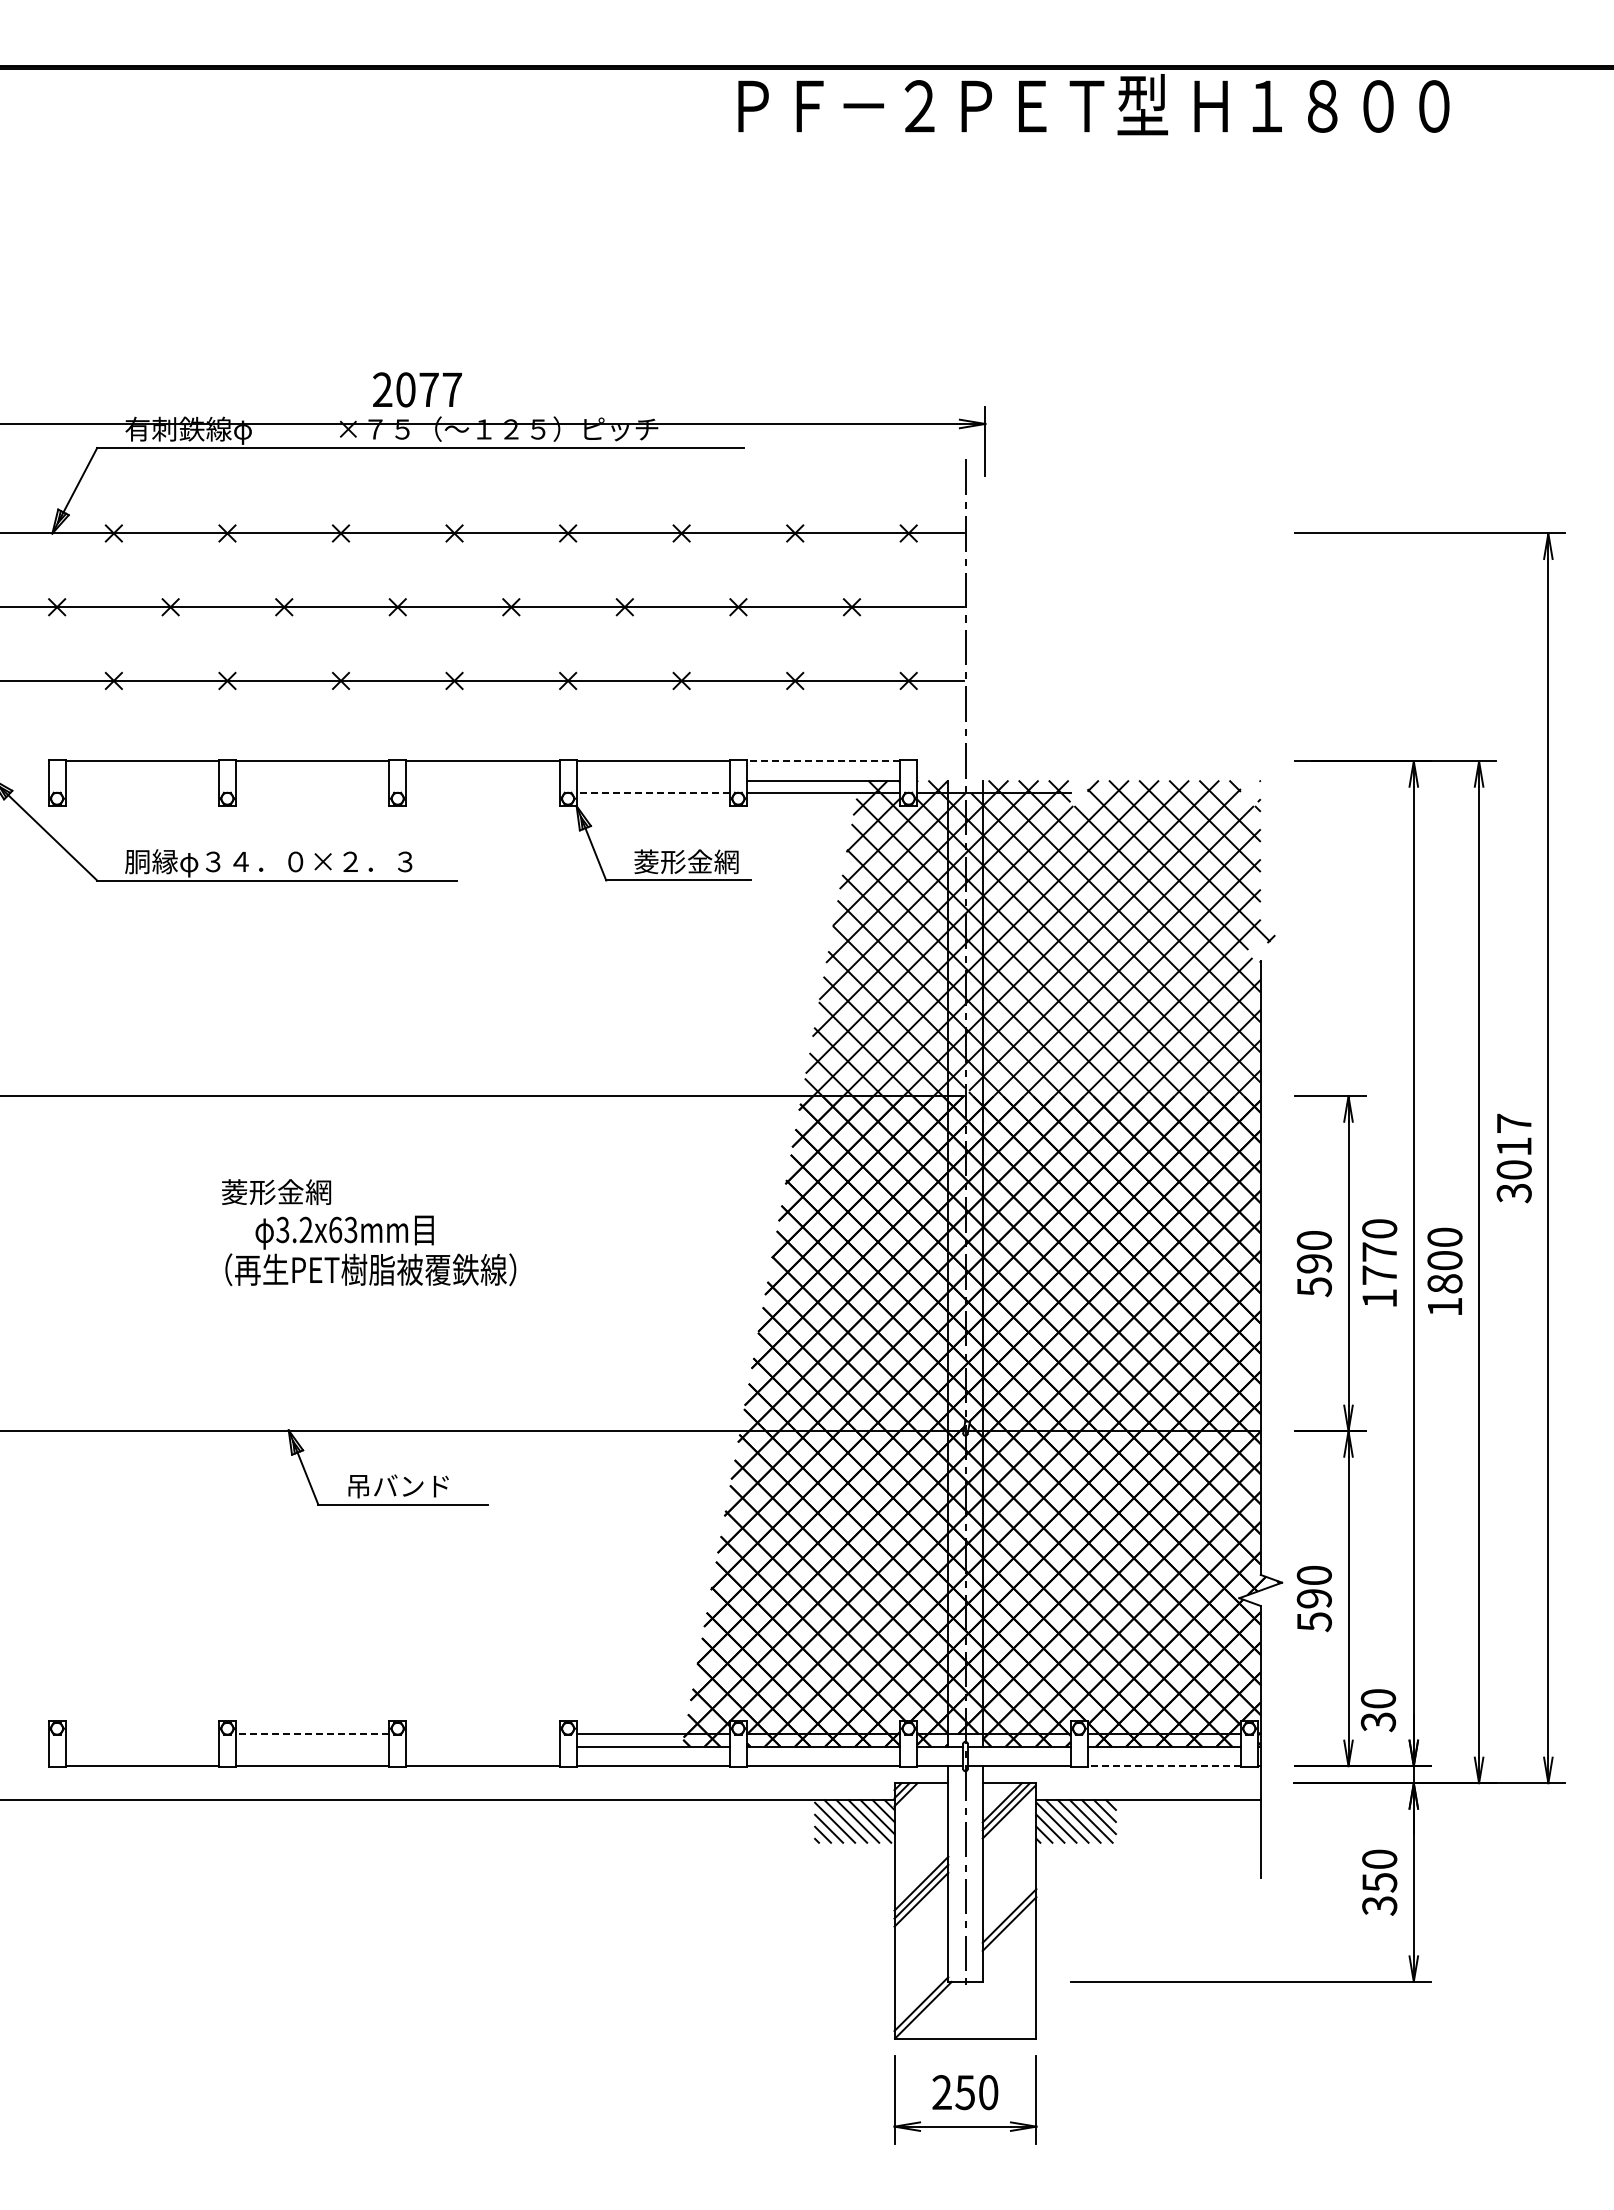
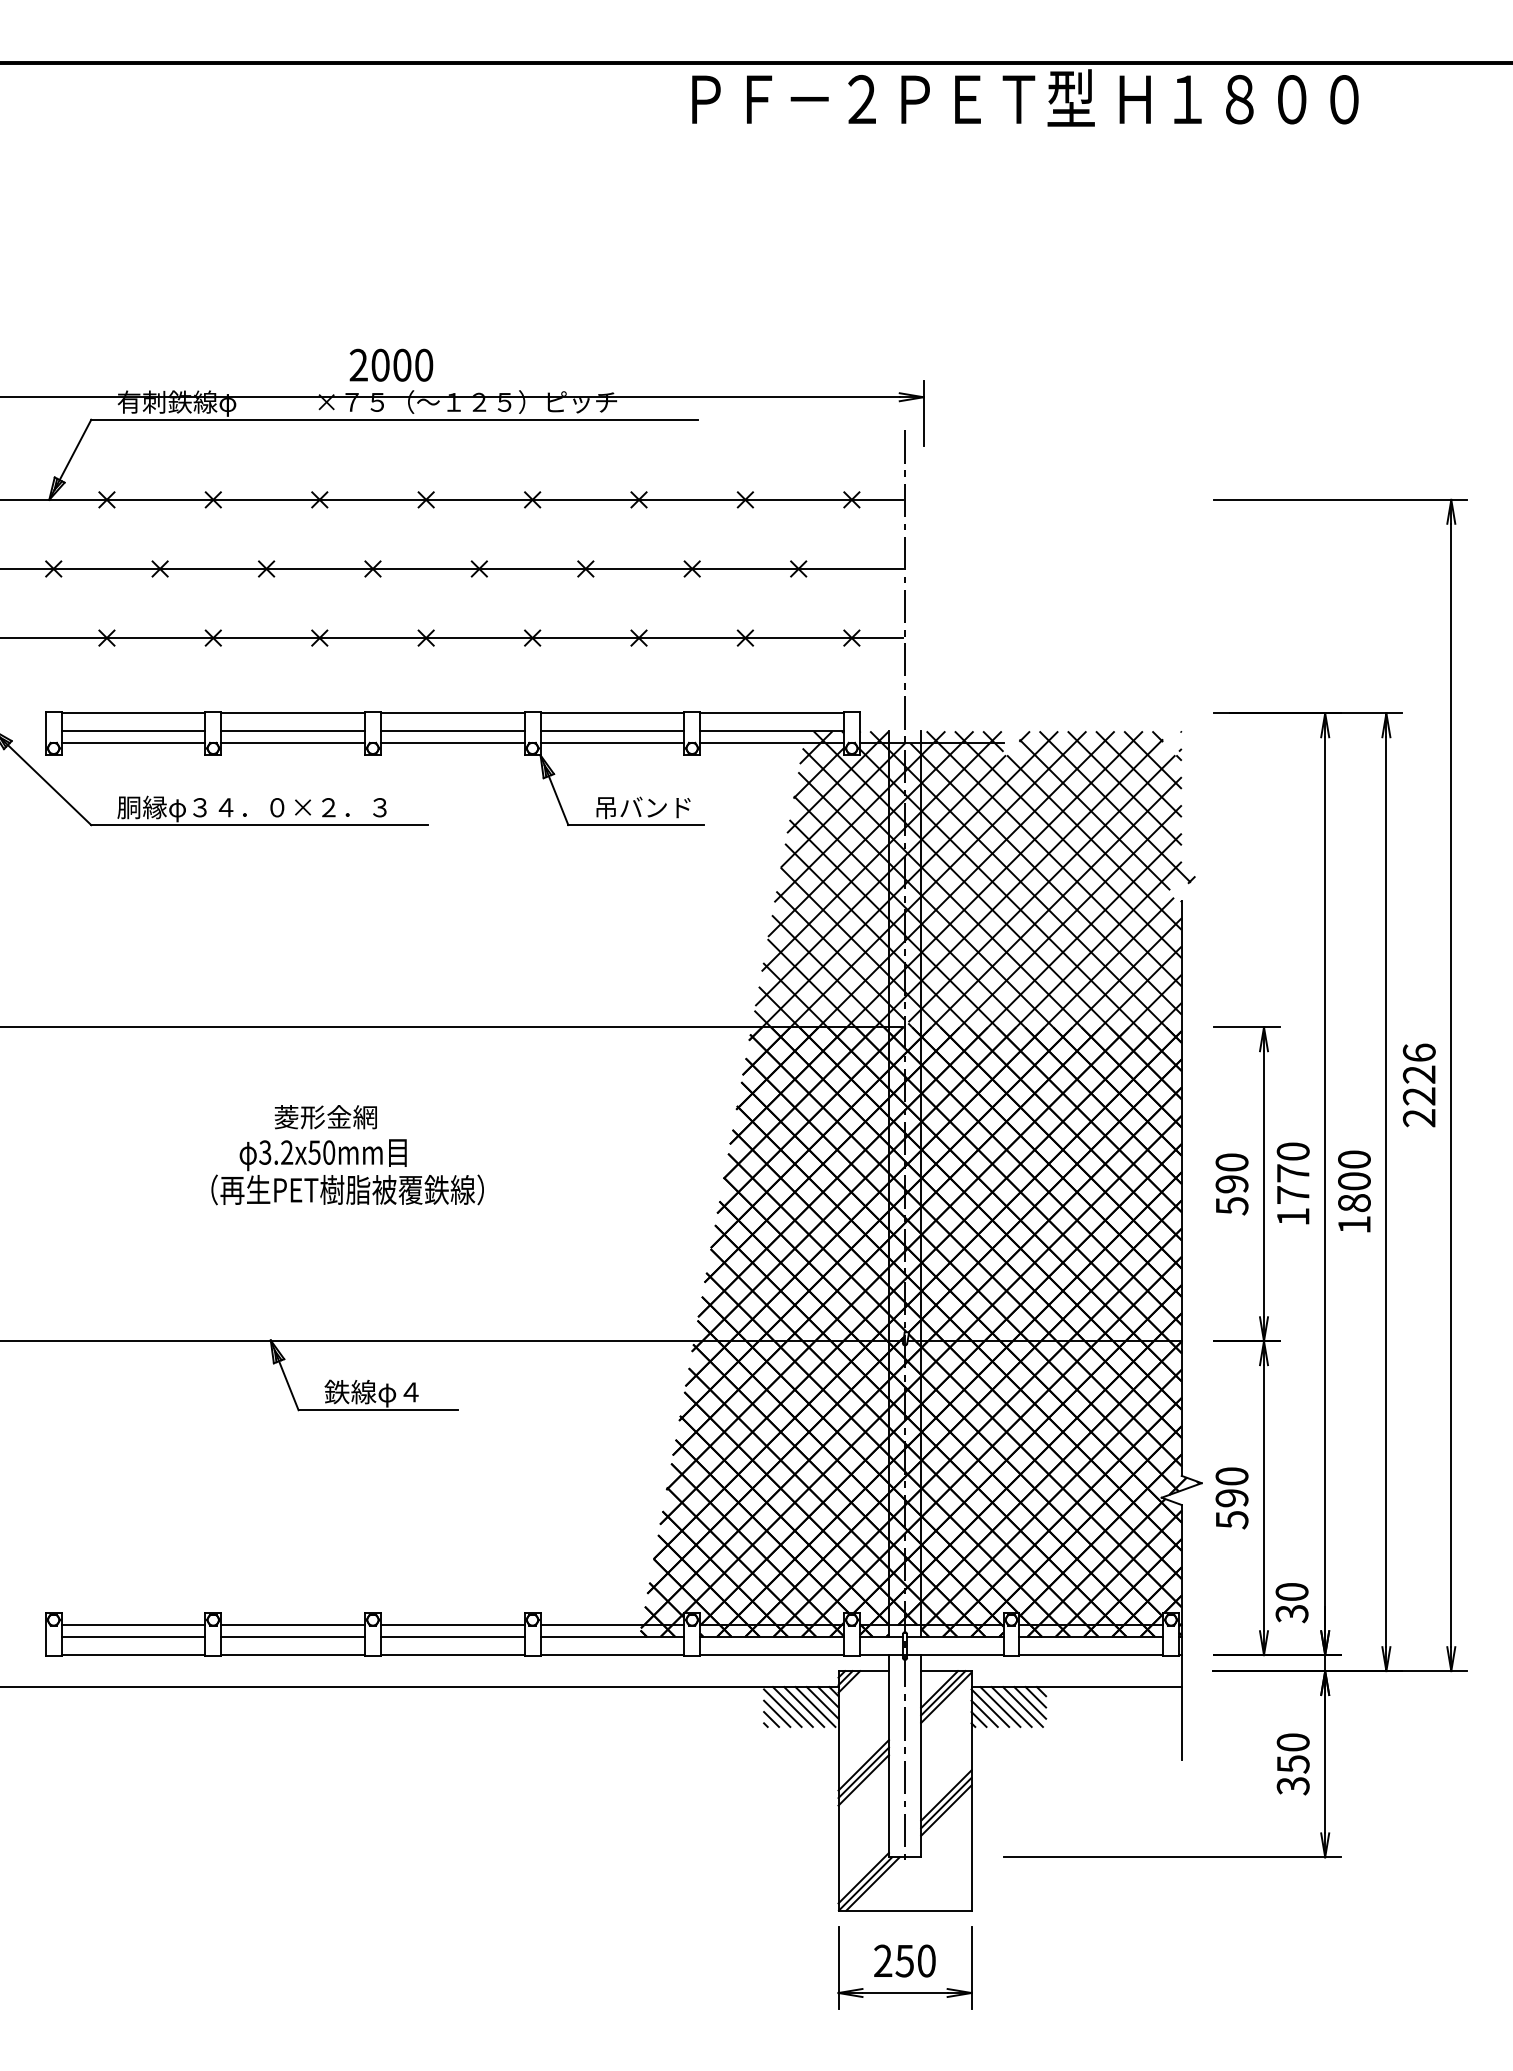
text: (440, 389) -> (413, 364), 2077 -> 2000
line: (823, 761) -> (771, 713), dashed -> solid
line: (141, 780) -> (132, 731), added
line: (312, 780) -> (293, 731), added
line: (482, 780) -> (452, 731), added
line: (652, 780) -> (611, 731), added
line: (141, 793) -> (132, 743), added
line: (312, 793) -> (293, 743), added
line: (482, 793) -> (452, 743), added
line: (653, 793) -> (612, 743), dashed -> solid
text: (686, 861) -> (643, 807), 菱形金網 -> 吊バンド
text: (1513, 1158) -> (1418, 1085), 3017 -> 2226
text: (276, 1192) -> (325, 1117), moved
text: (342, 1229) -> (321, 1152), 3.2x63mm -> 3.2x50mm
text: (397, 1486) -> (372, 1393), 吊バンド -> 鉄線φ４
line: (141, 1734) -> (132, 1625), added
line: (312, 1734) -> (293, 1625), dashed -> solid
line: (482, 1734) -> (452, 1625), added
line: (141, 1746) -> (132, 1636), added
line: (312, 1746) -> (293, 1636), added
line: (482, 1746) -> (452, 1636), added
line: (1164, 1766) -> (1091, 1655), dashed -> solid
line: (1009, 1931) -> (946, 1810), added
line: (931, 2009) -> (873, 1883), added

